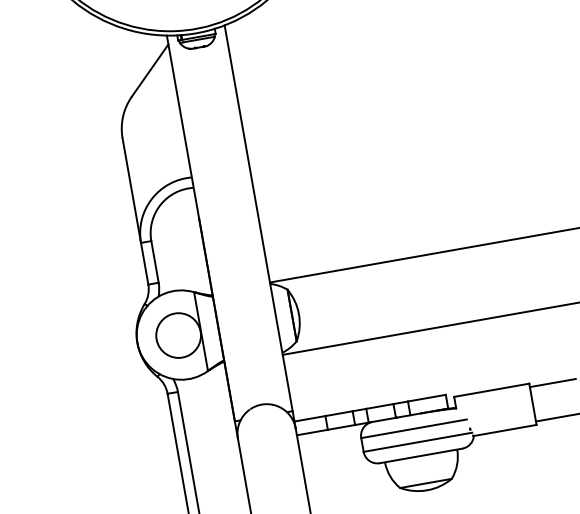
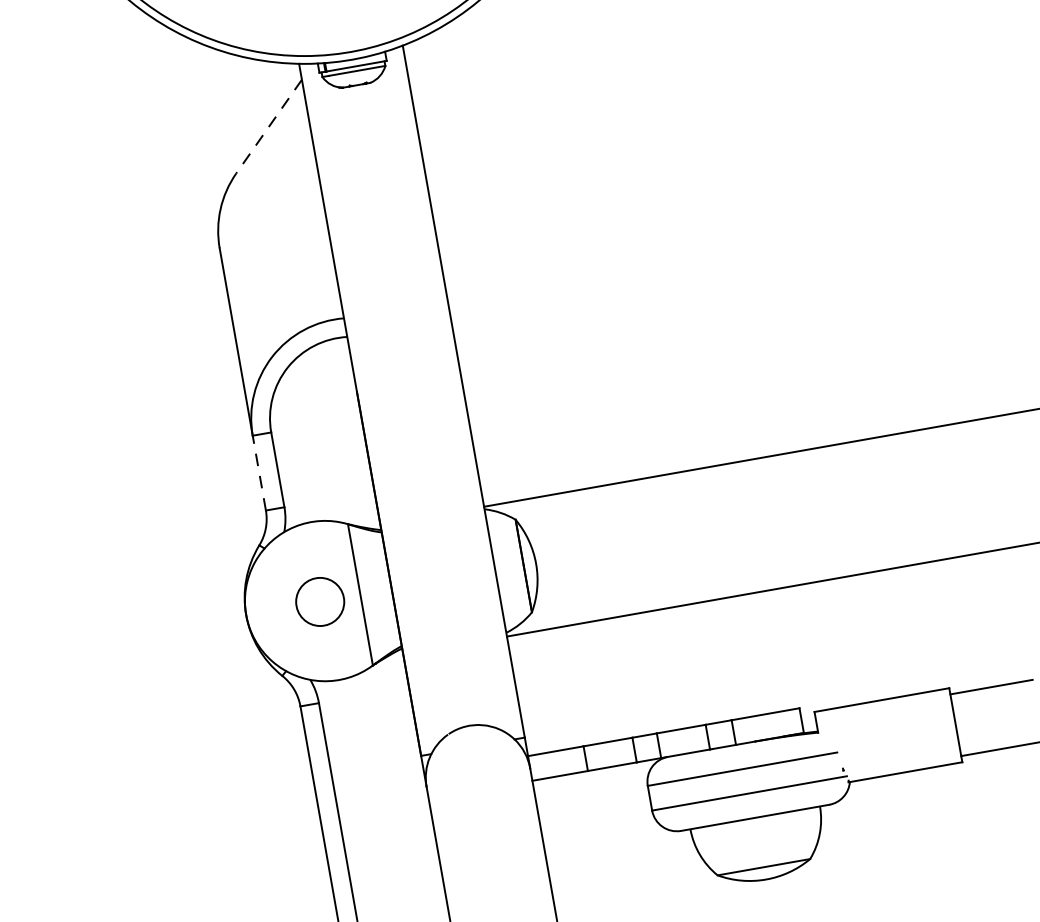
line: (150, 70) -> (269, 126), solid -> dashed
line: (144, 263) -> (258, 472), solid -> dashed
circle: (178, 335) -> (319, 601), size x0.6

